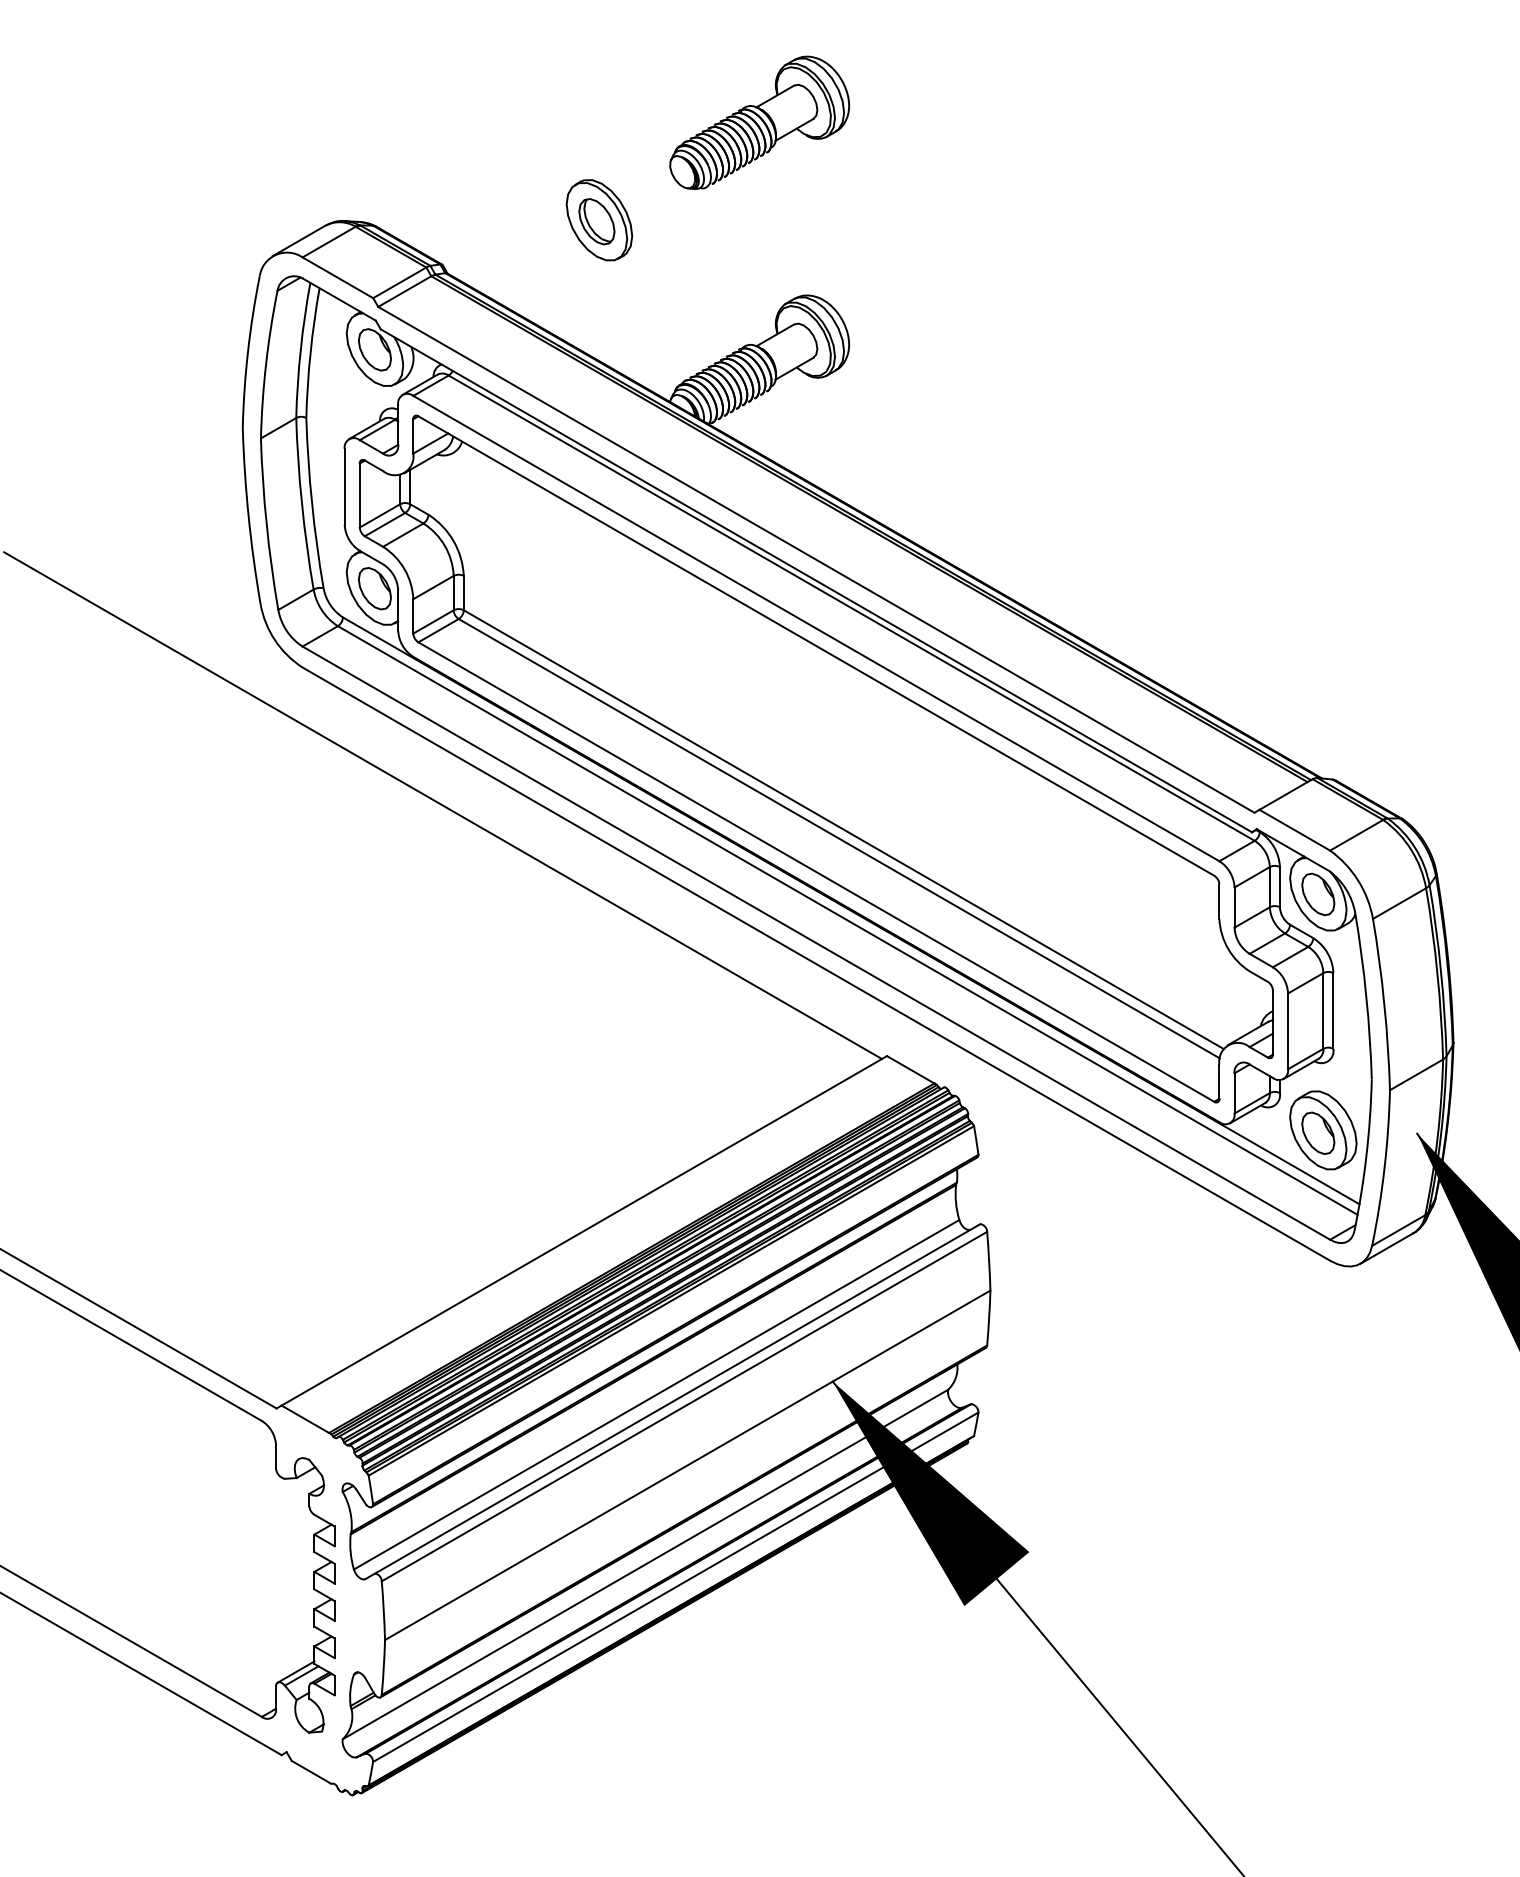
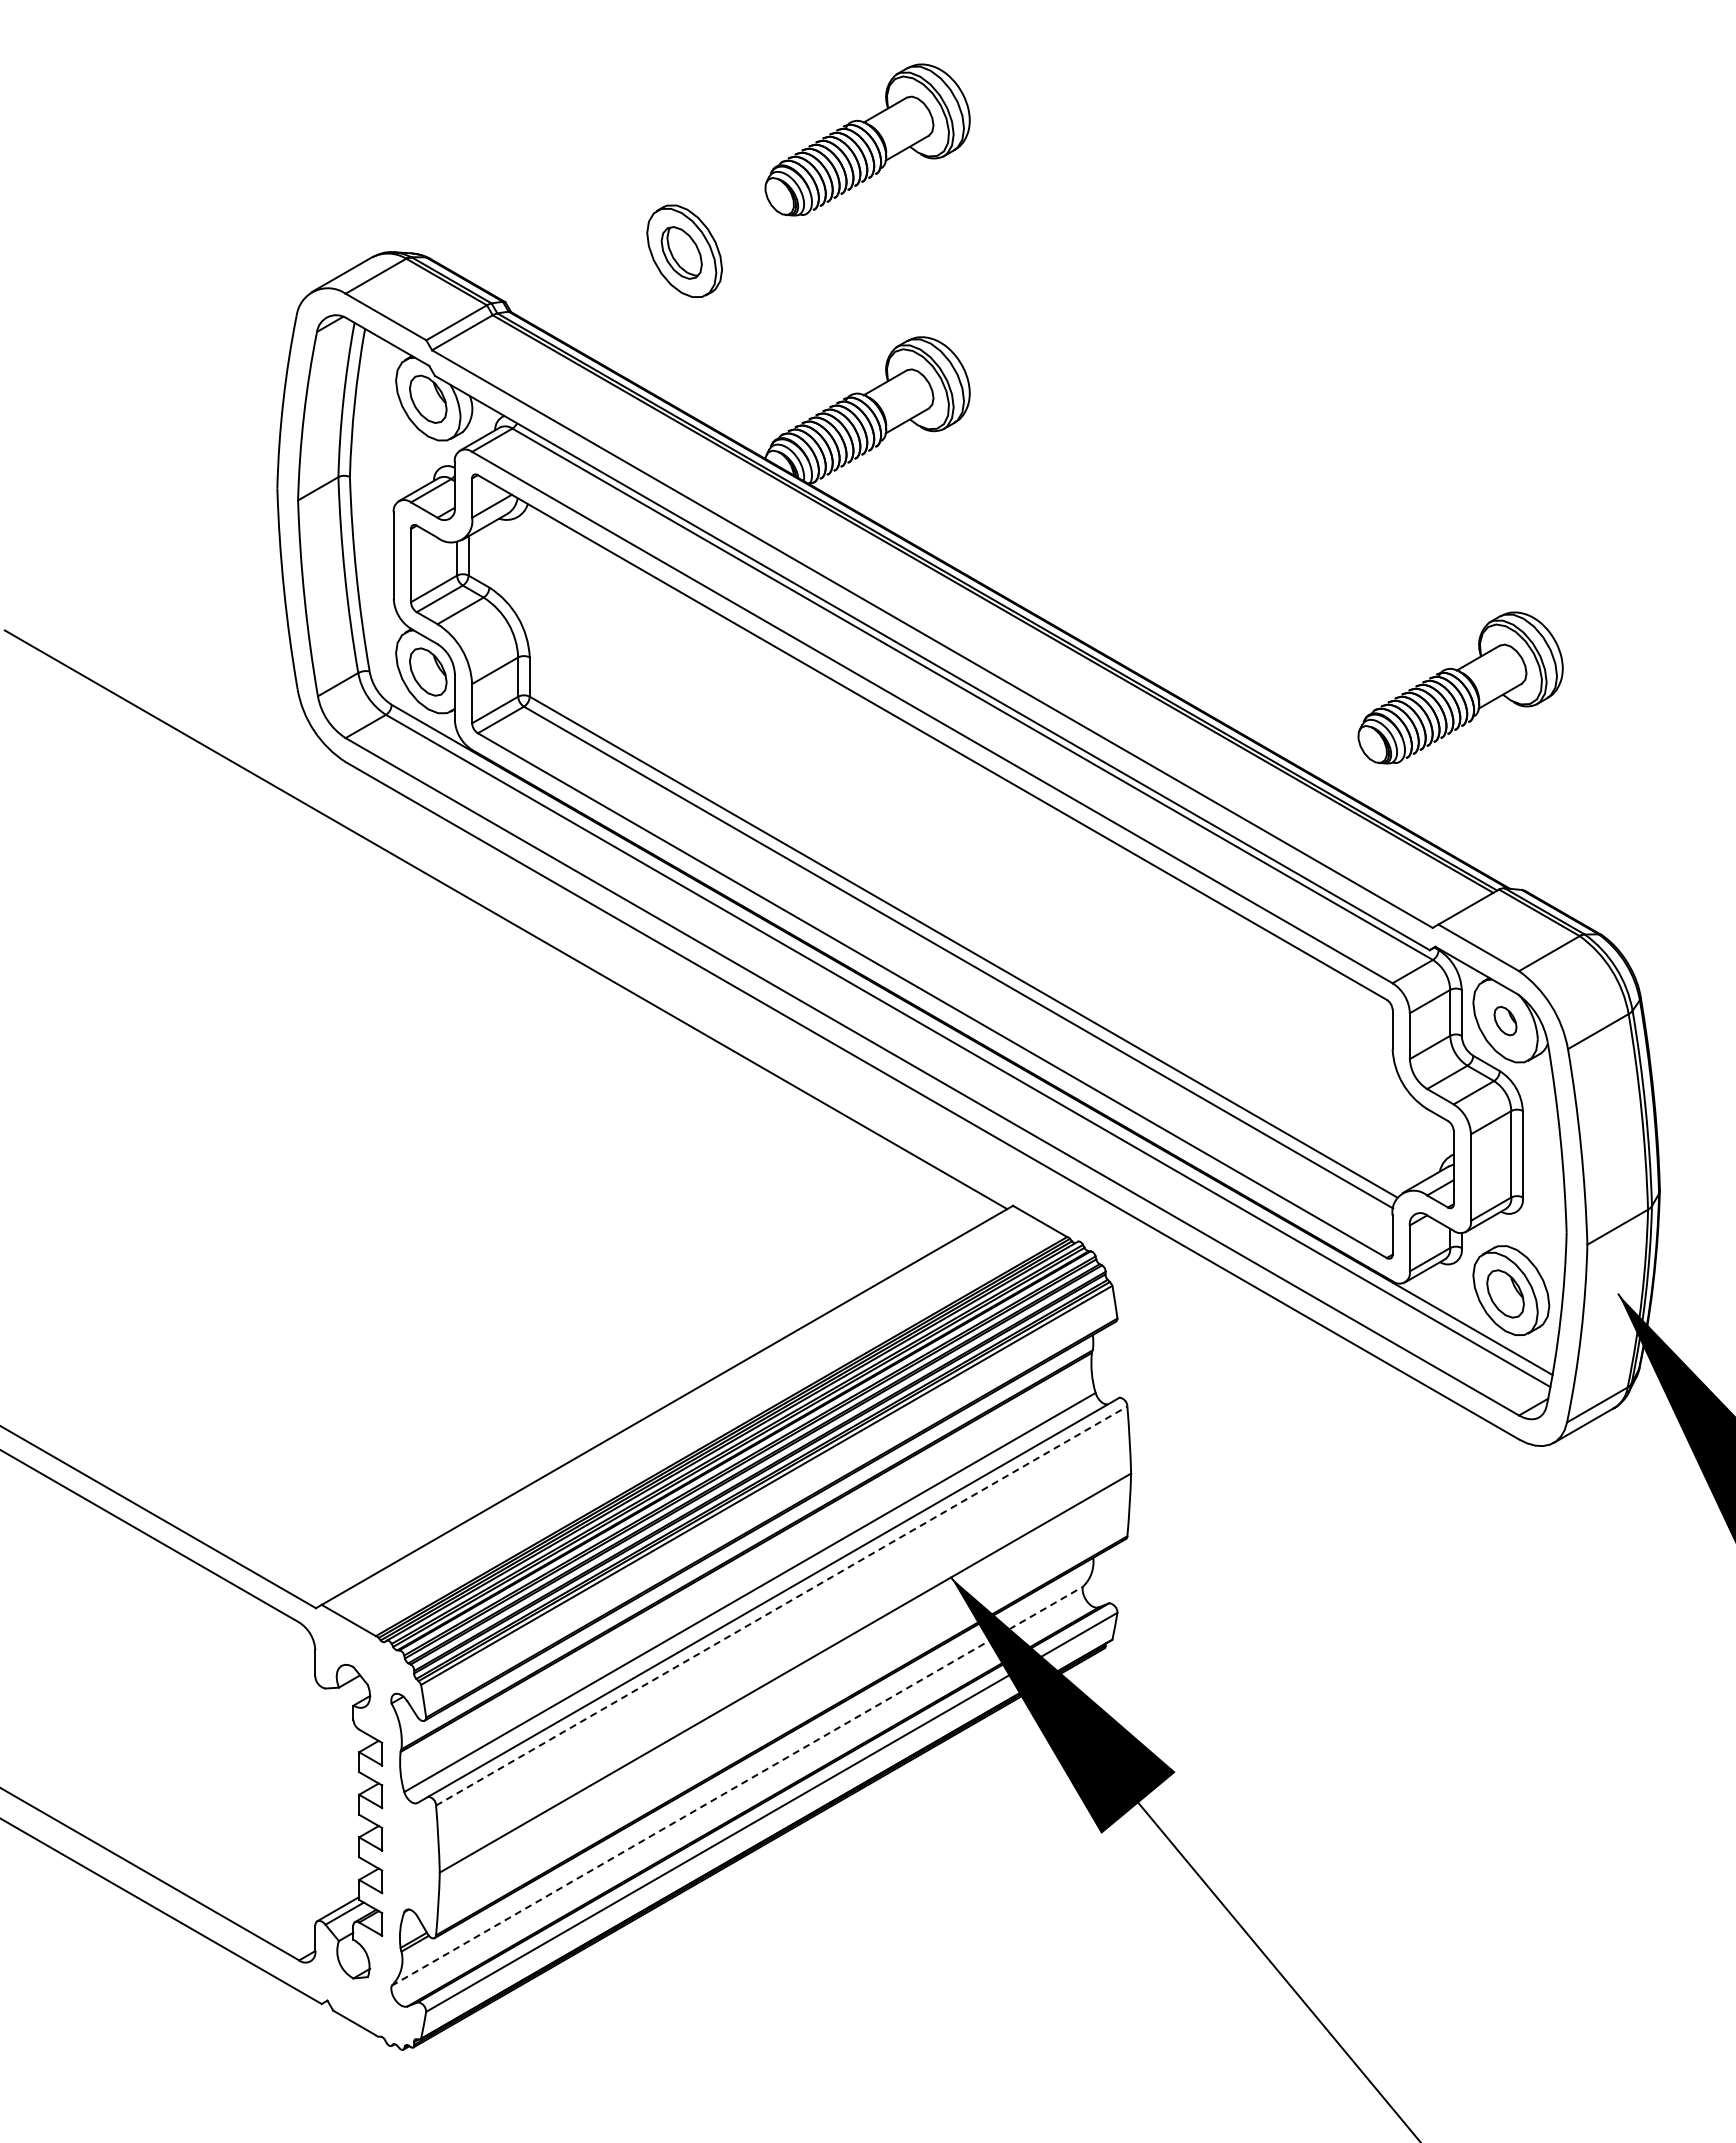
part: (1278, 602) -> (1460, 687), added
part: (1318, 893) -> (1505, 1020), size x0.6
line: (685, 1406) -> (782, 1605), solid -> dashed
line: (645, 1564) -> (737, 1786), solid -> dashed

